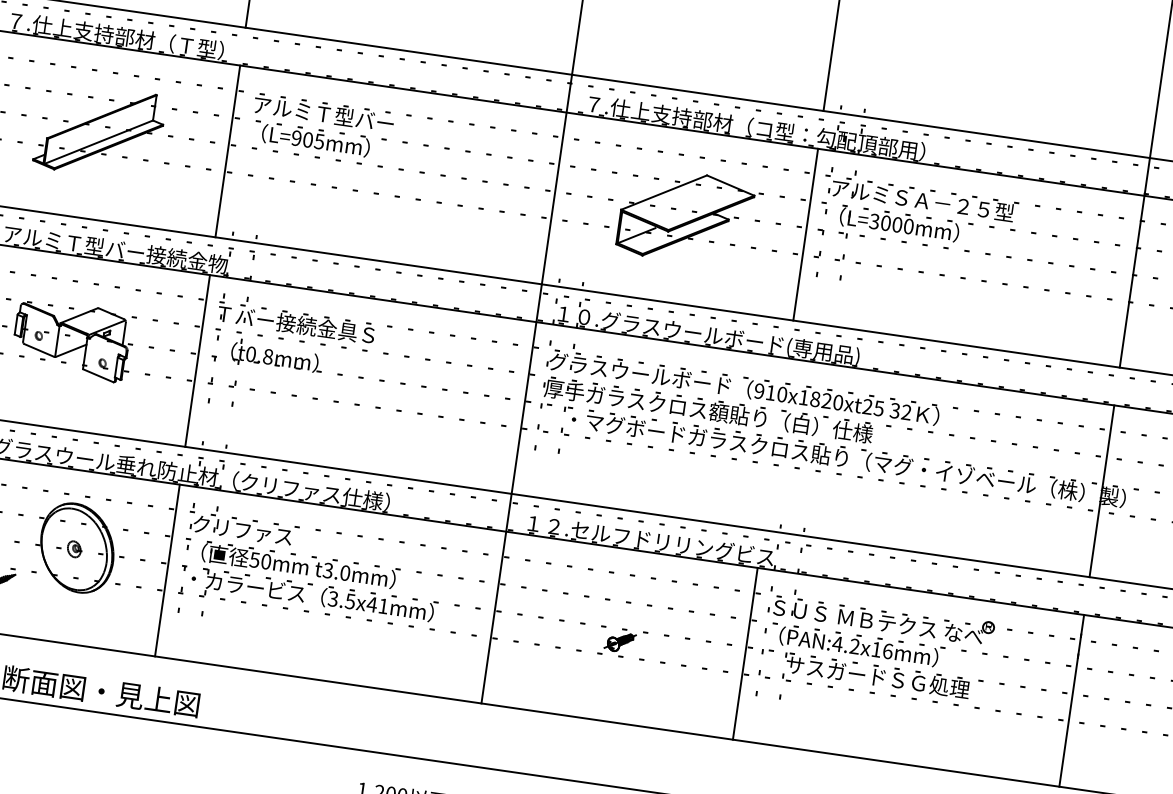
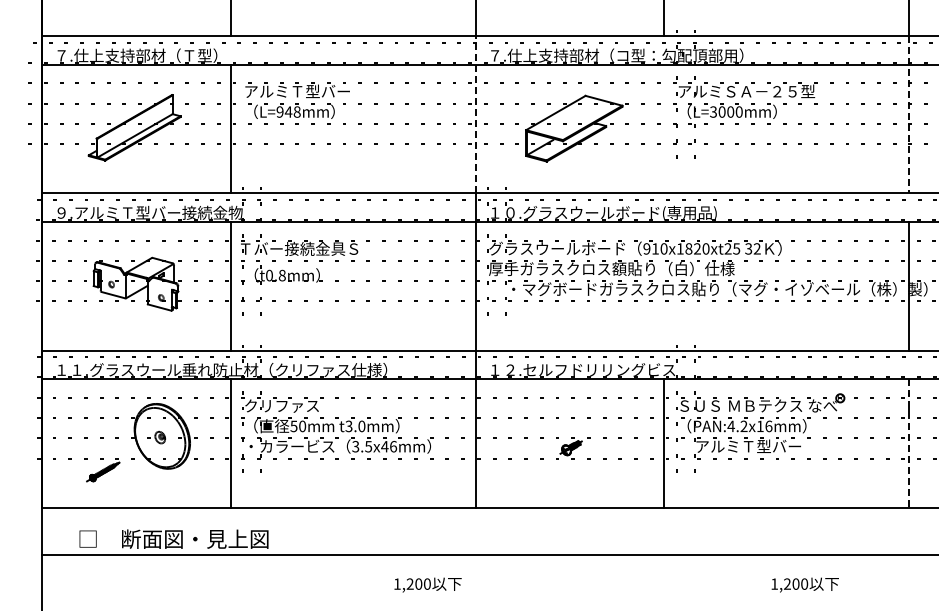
text: (313, 139) -> (292, 111), L=905mm -> L=948mm
line: (556, 179) -> (475, 114), solid -> dashed
line: (805, 234) -> (664, 128), removed
line: (1135, 262) -> (909, 114), solid -> dashed
text: (383, 606) -> (393, 446), 3.5x41mm -> 3.5x46mm
text: (876, 677) -> (763, 446), サスガードＳＧ処理 -> アルミＴ型バー
line: (1072, 701) -> (909, 443), solid -> dashed

